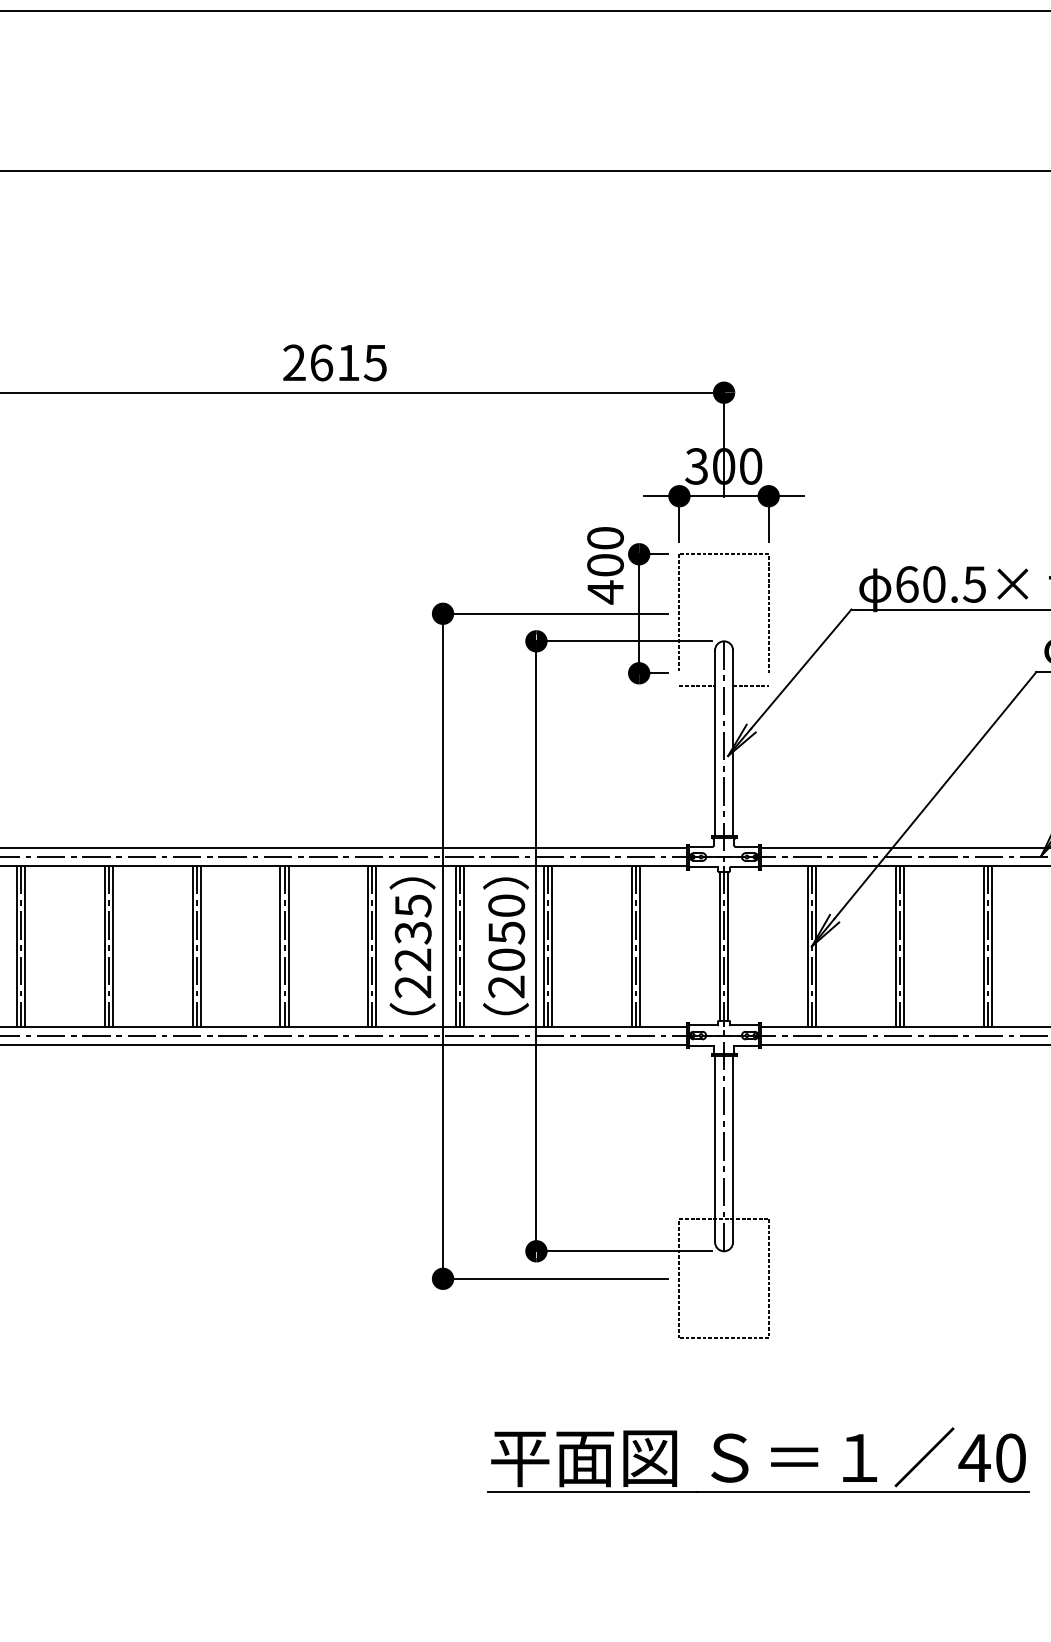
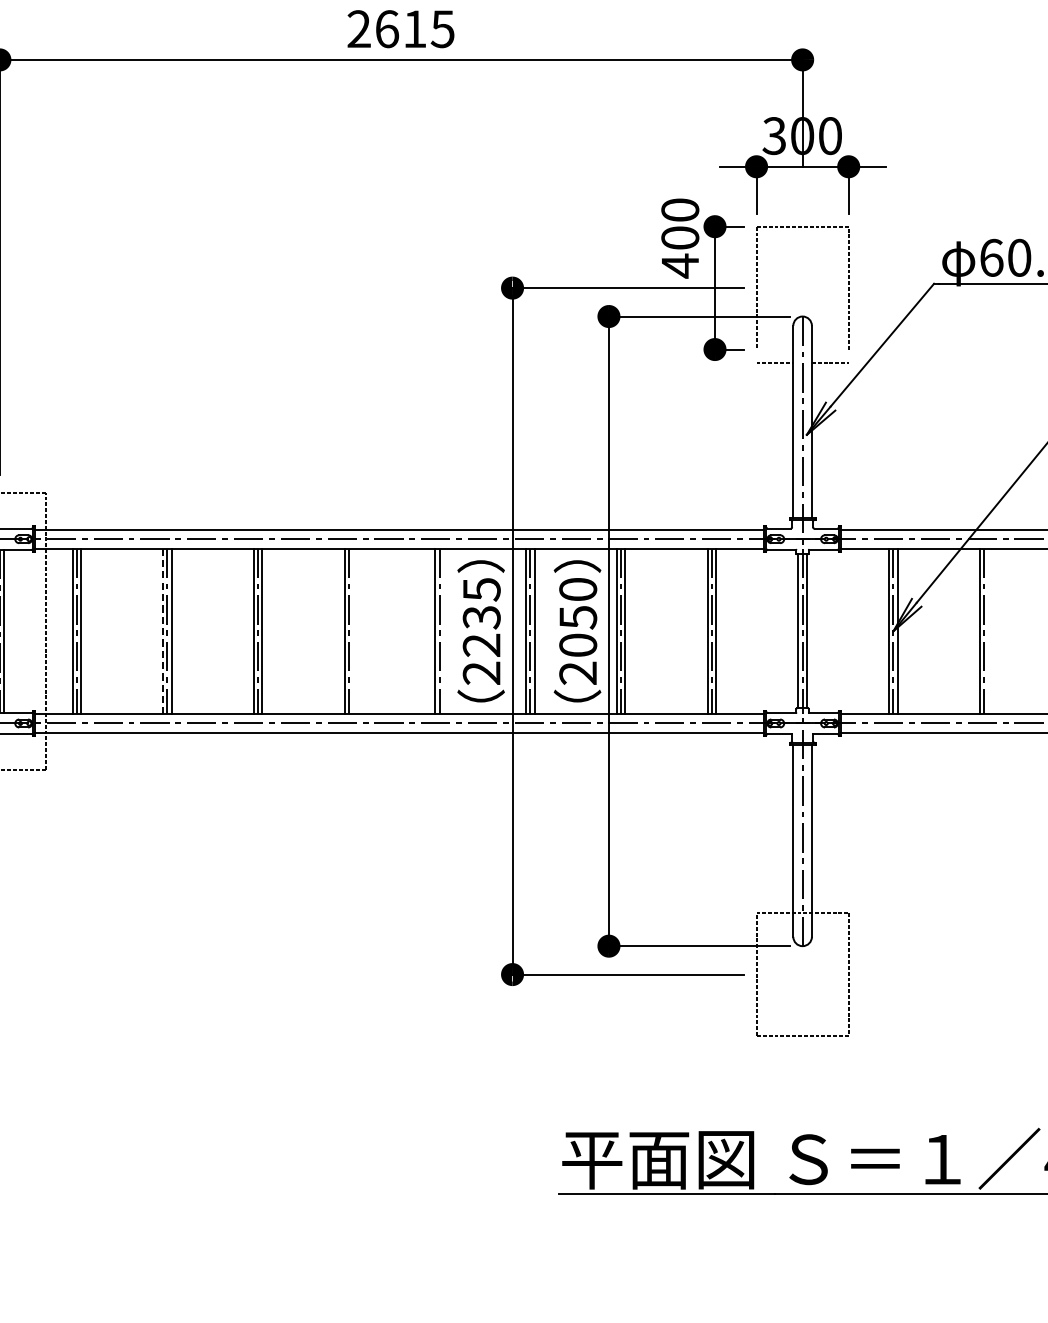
line: (104, 946) -> (163, 631), solid -> dashed
line: (288, 946) -> (353, 631), removed
line: (376, 946) -> (443, 631), removed
line: (903, 946) -> (987, 631), removed

